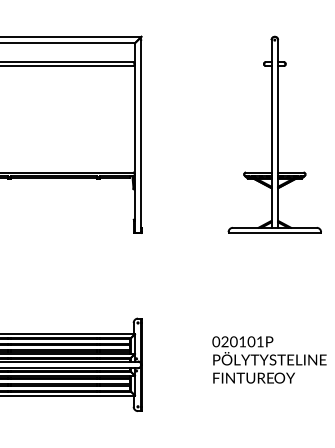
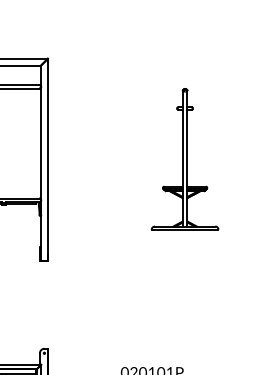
part: (274, 134) -> (184, 159), size x0.7

